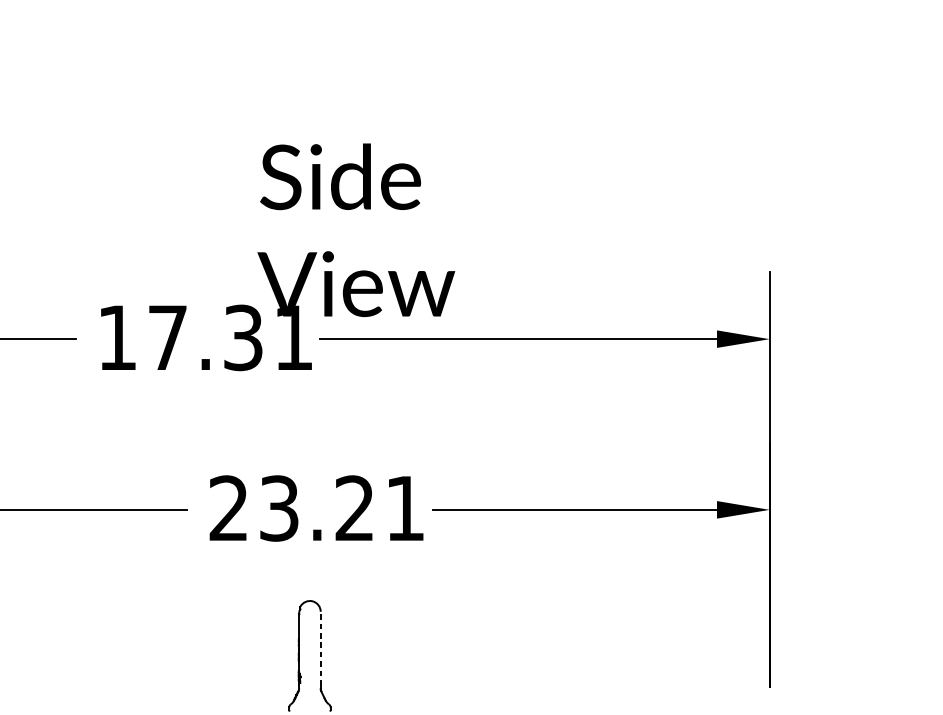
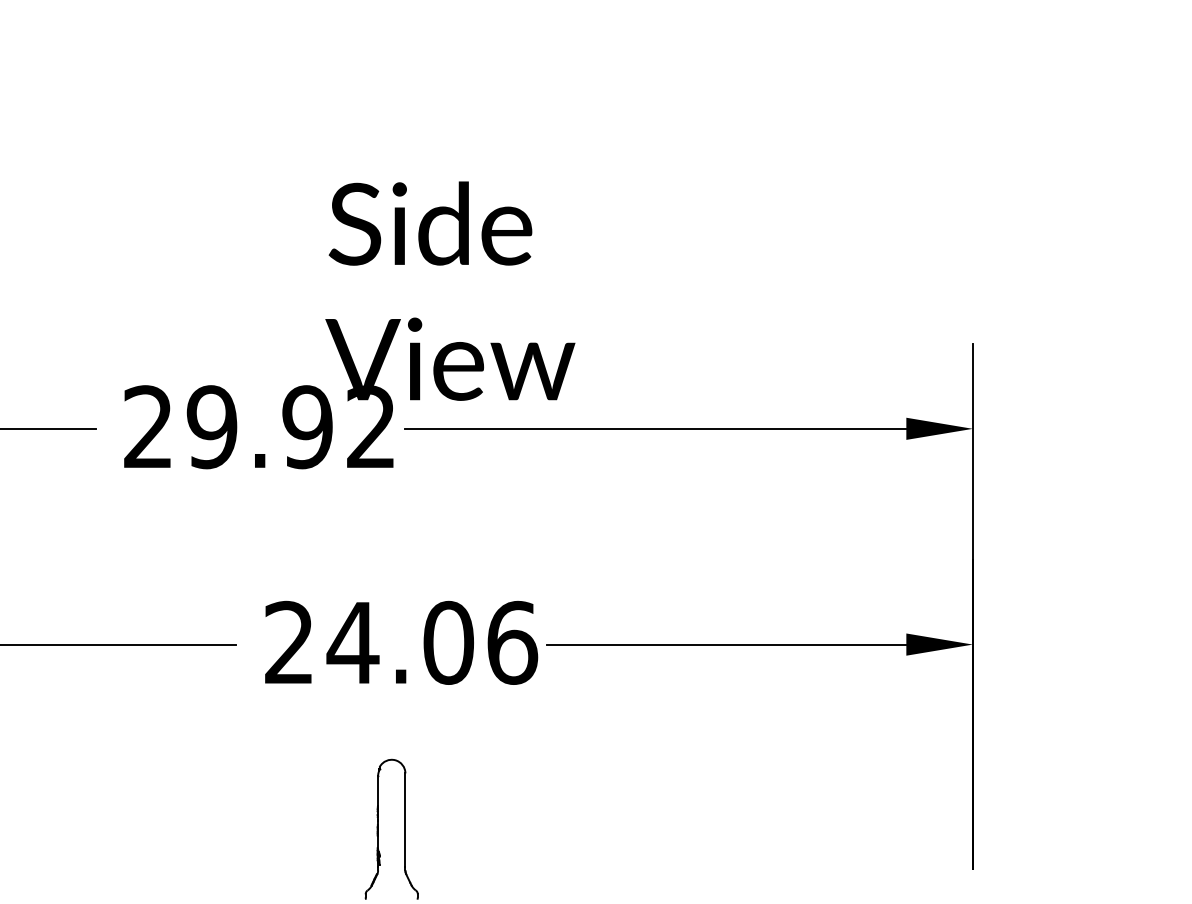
text: (205, 338) -> (259, 427), 17.31 -> 29.92
text: (342, 508) -> (432, 642), 23.21 -> 24.06
line: (320, 648) -> (405, 819), dashed -> solid

